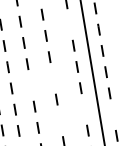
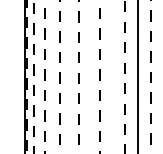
line: (69, 24) -> (124, 47), added
line: (52, 78) -> (99, 95), added
line: (30, 85) -> (78, 98), added
line: (83, 109) -> (124, 129), added
line: (112, 114) -> (150, 138), added
line: (59, 120) -> (99, 136), added

